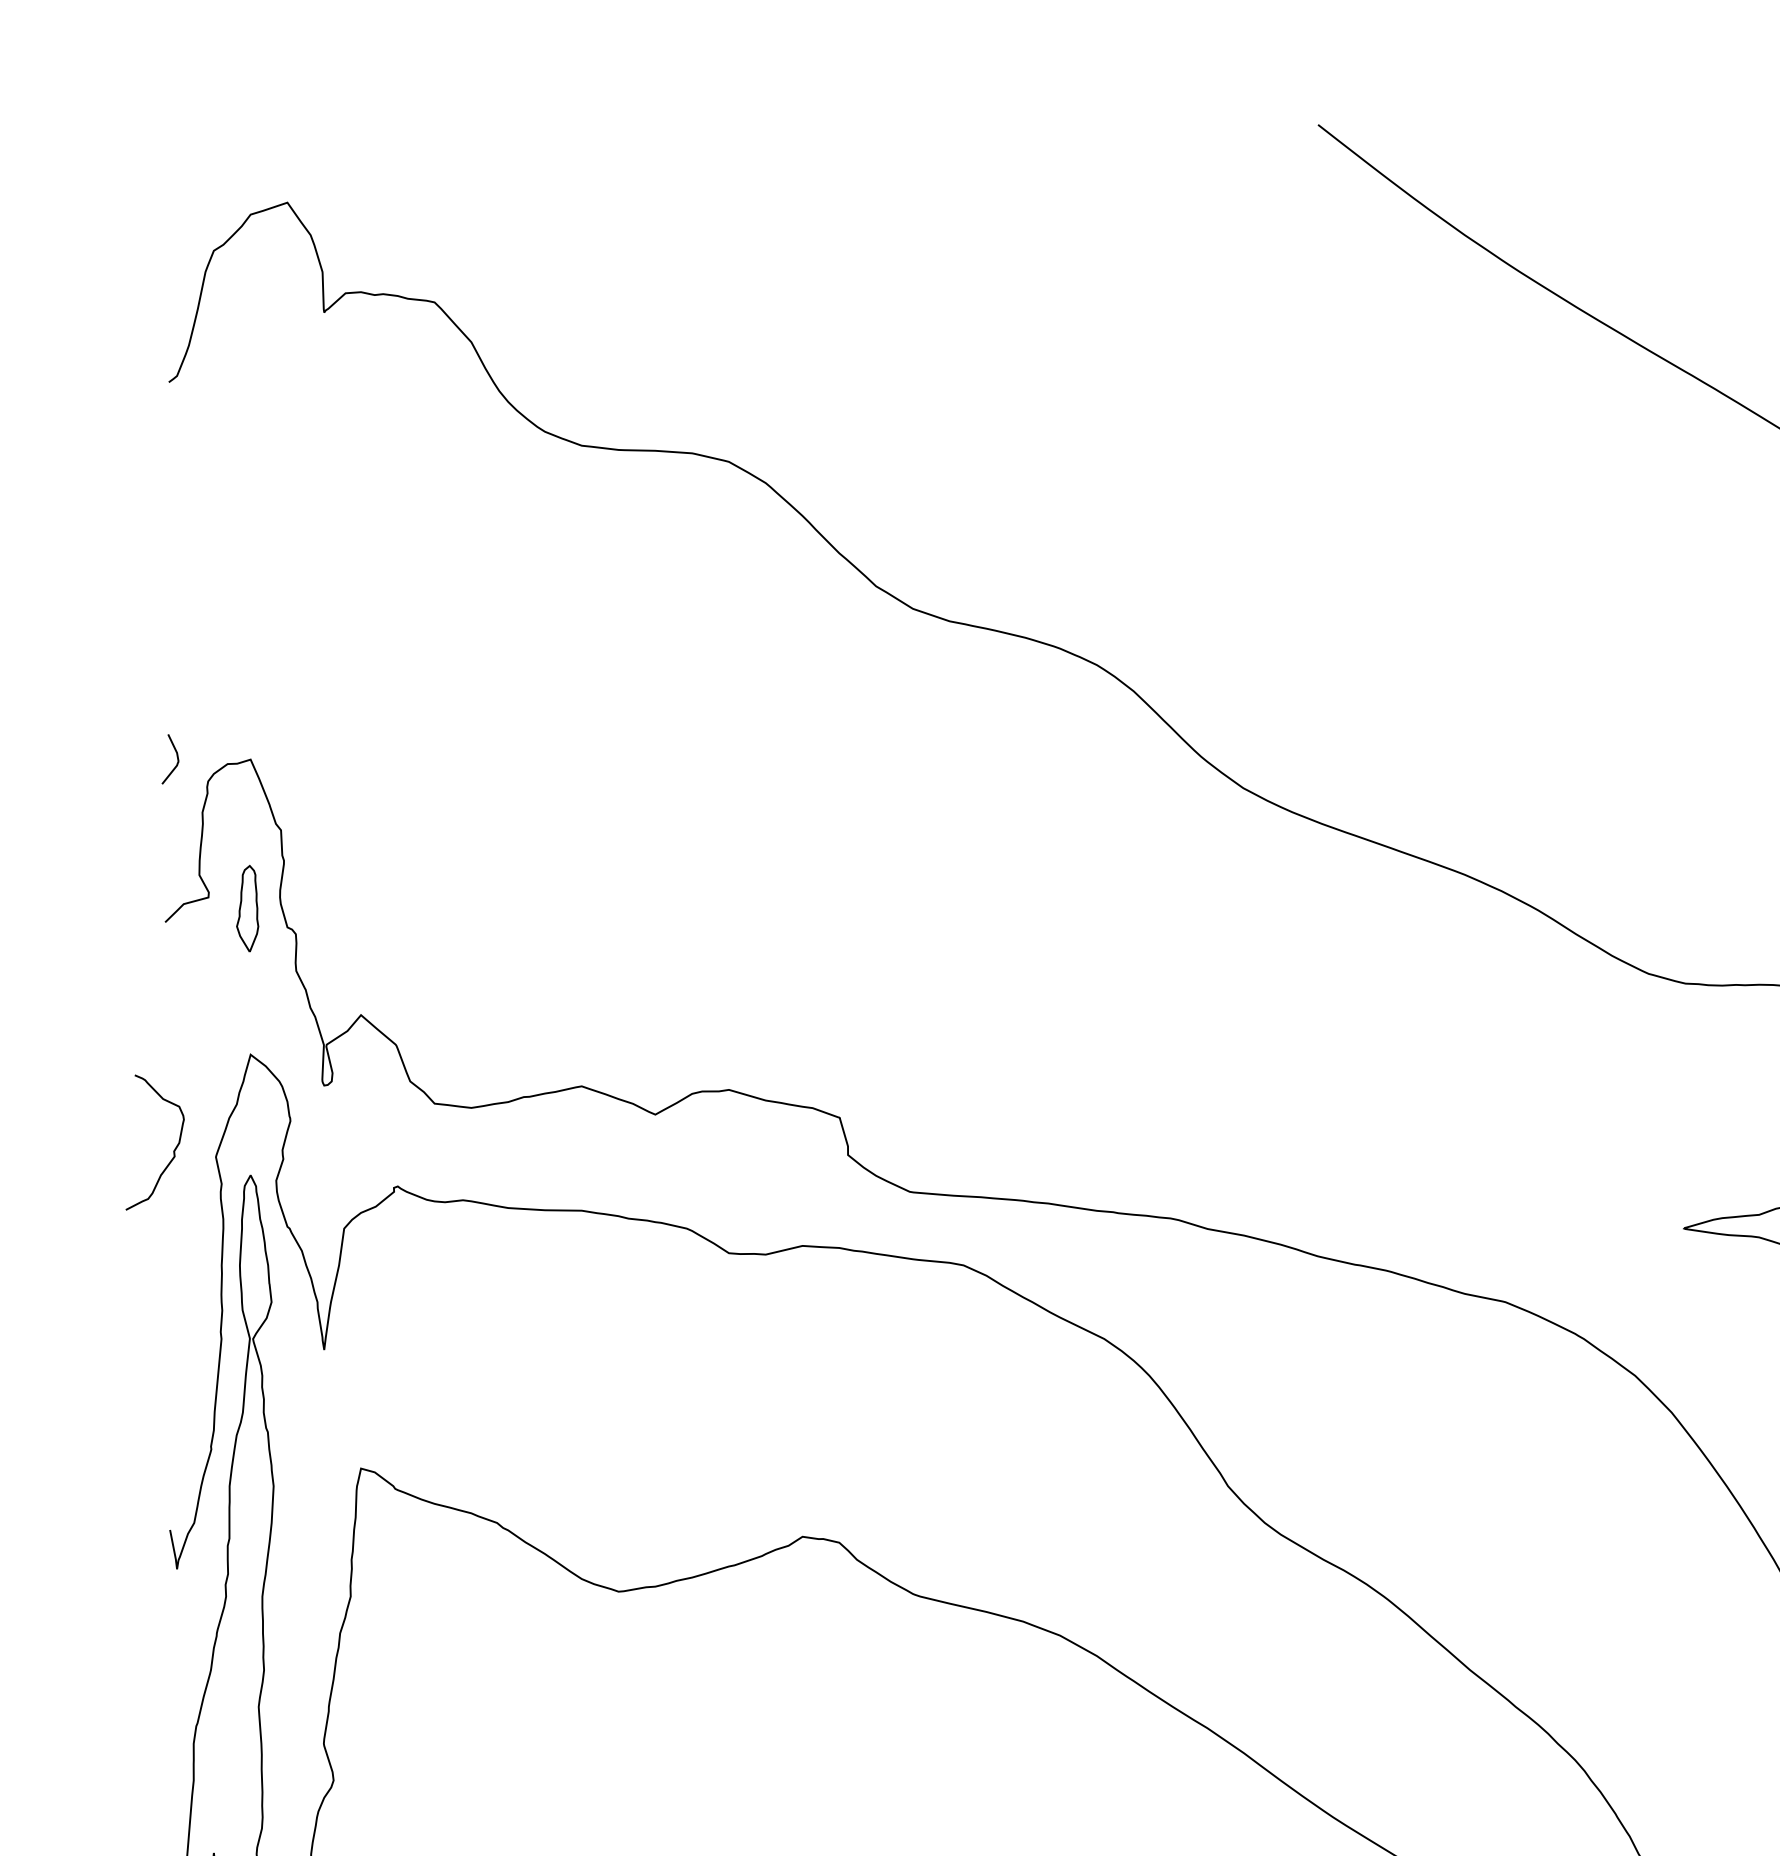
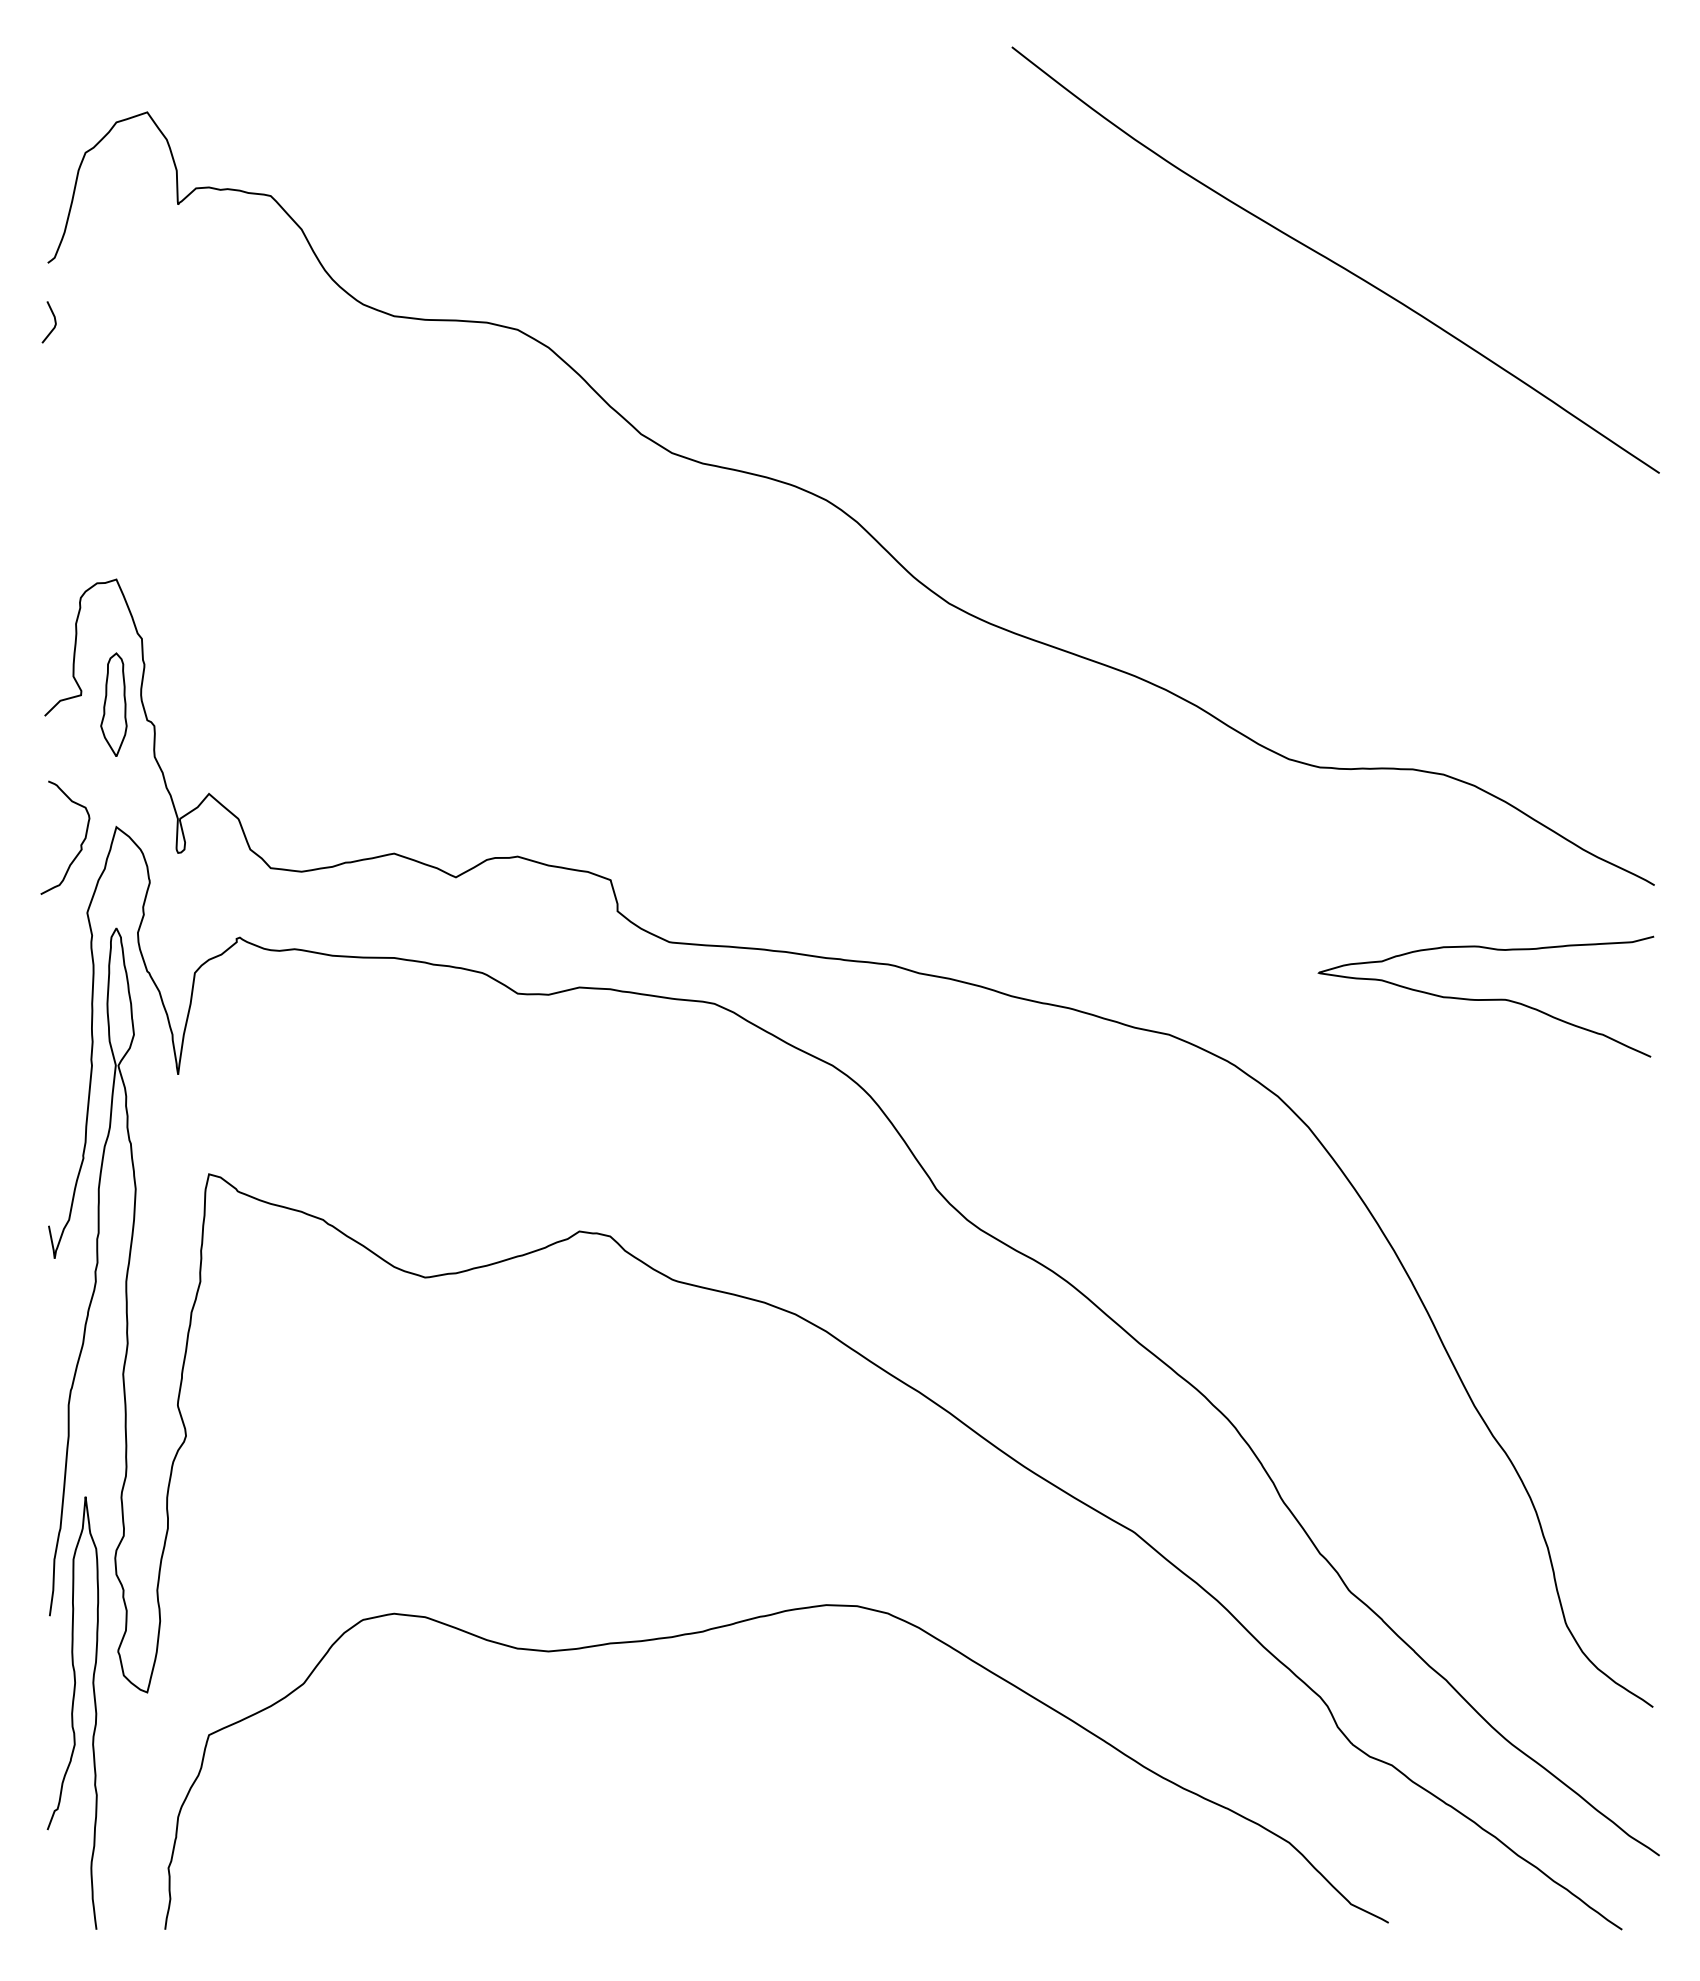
curve: (176, 759) -> (54, 322), moved
part: (247, 908) -> (113, 704), size x1.43
curve: (173, 1150) -> (80, 844), moved

